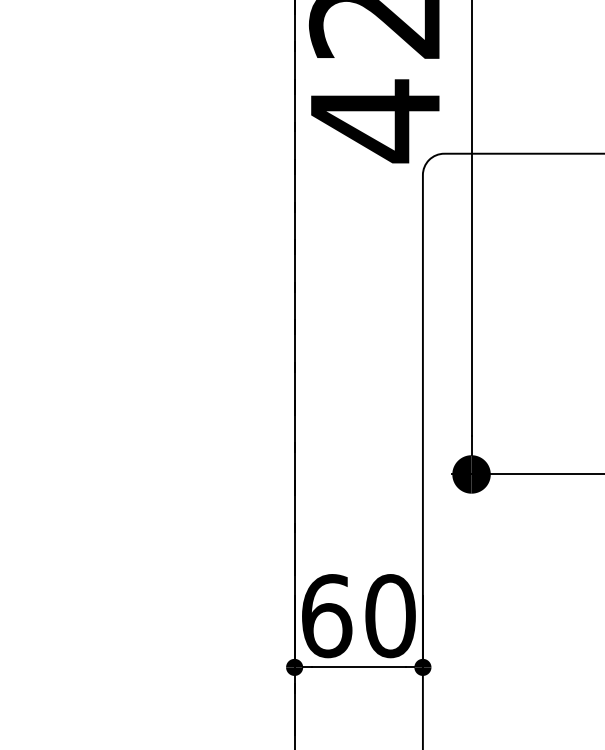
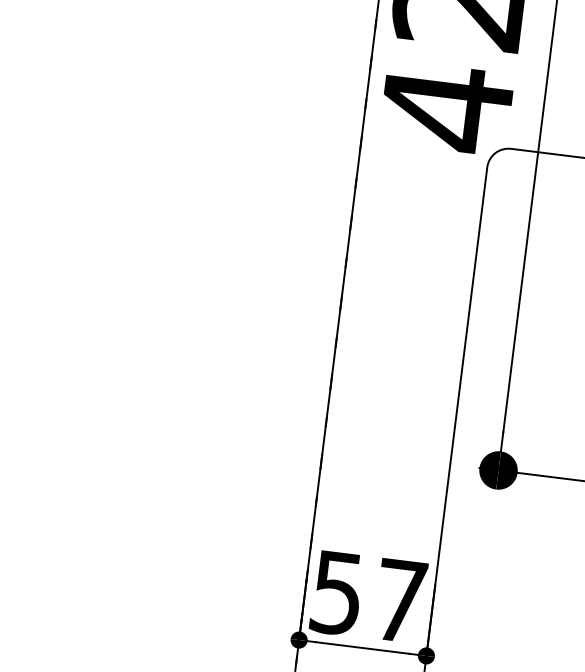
text: (358, 616) -> (368, 597), 60 -> 57

